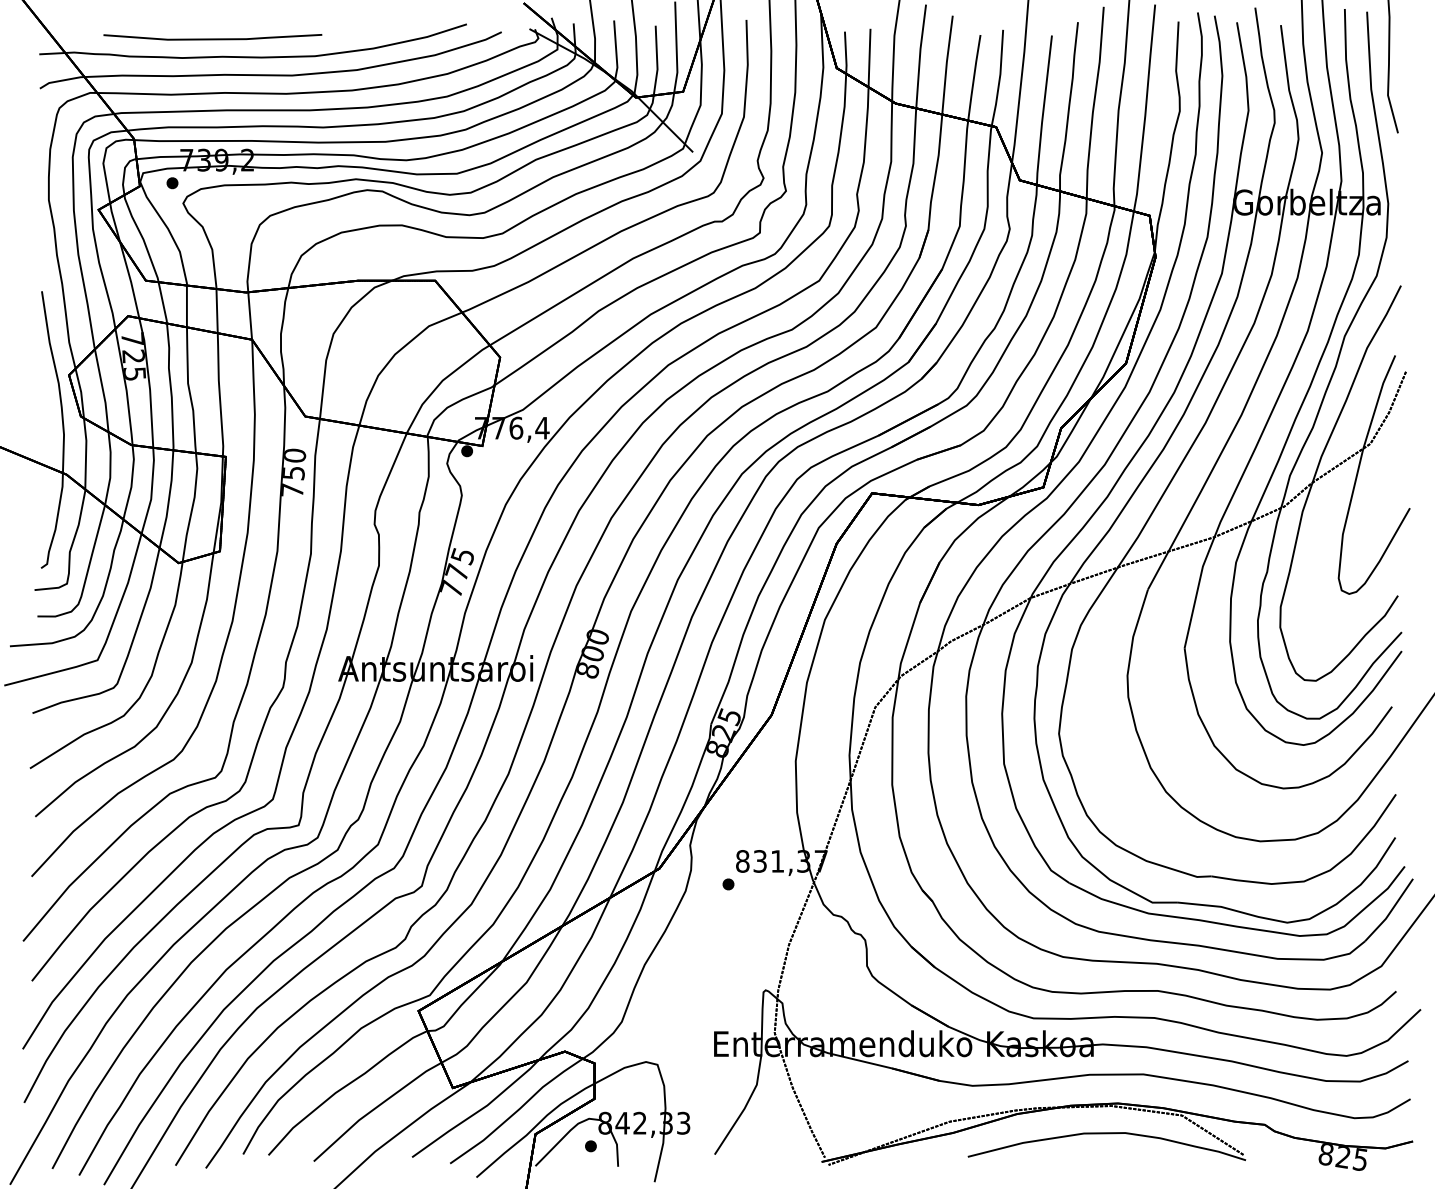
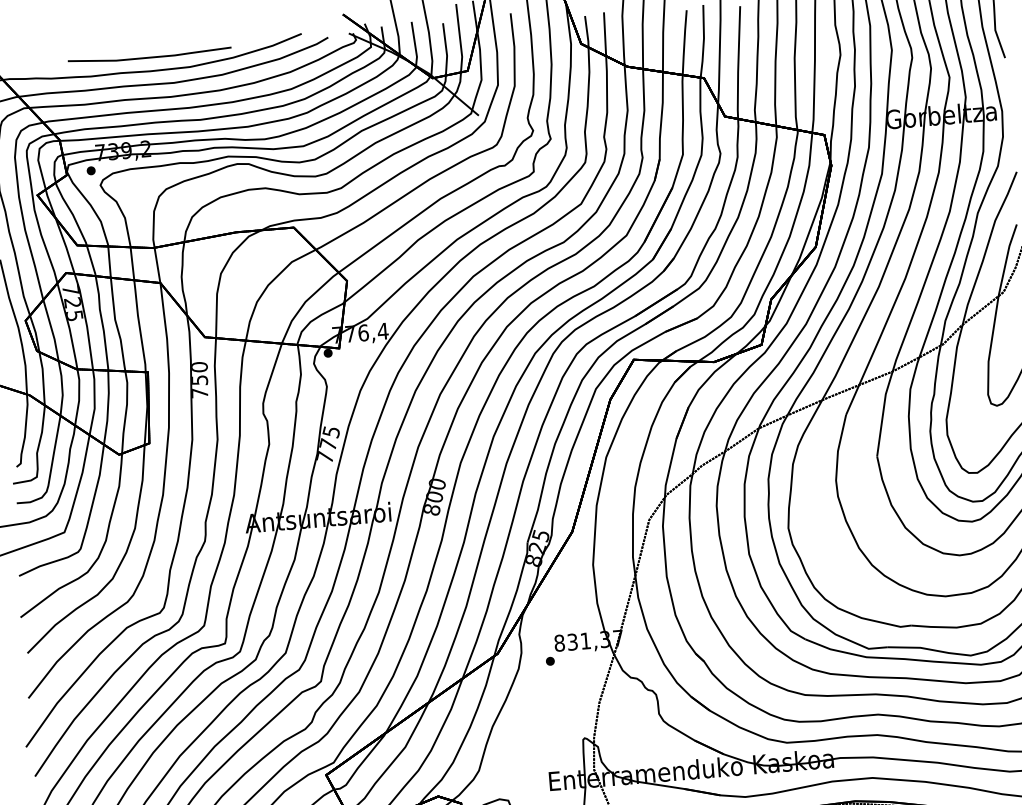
curve: (212, 38) -> (149, 56), moved

